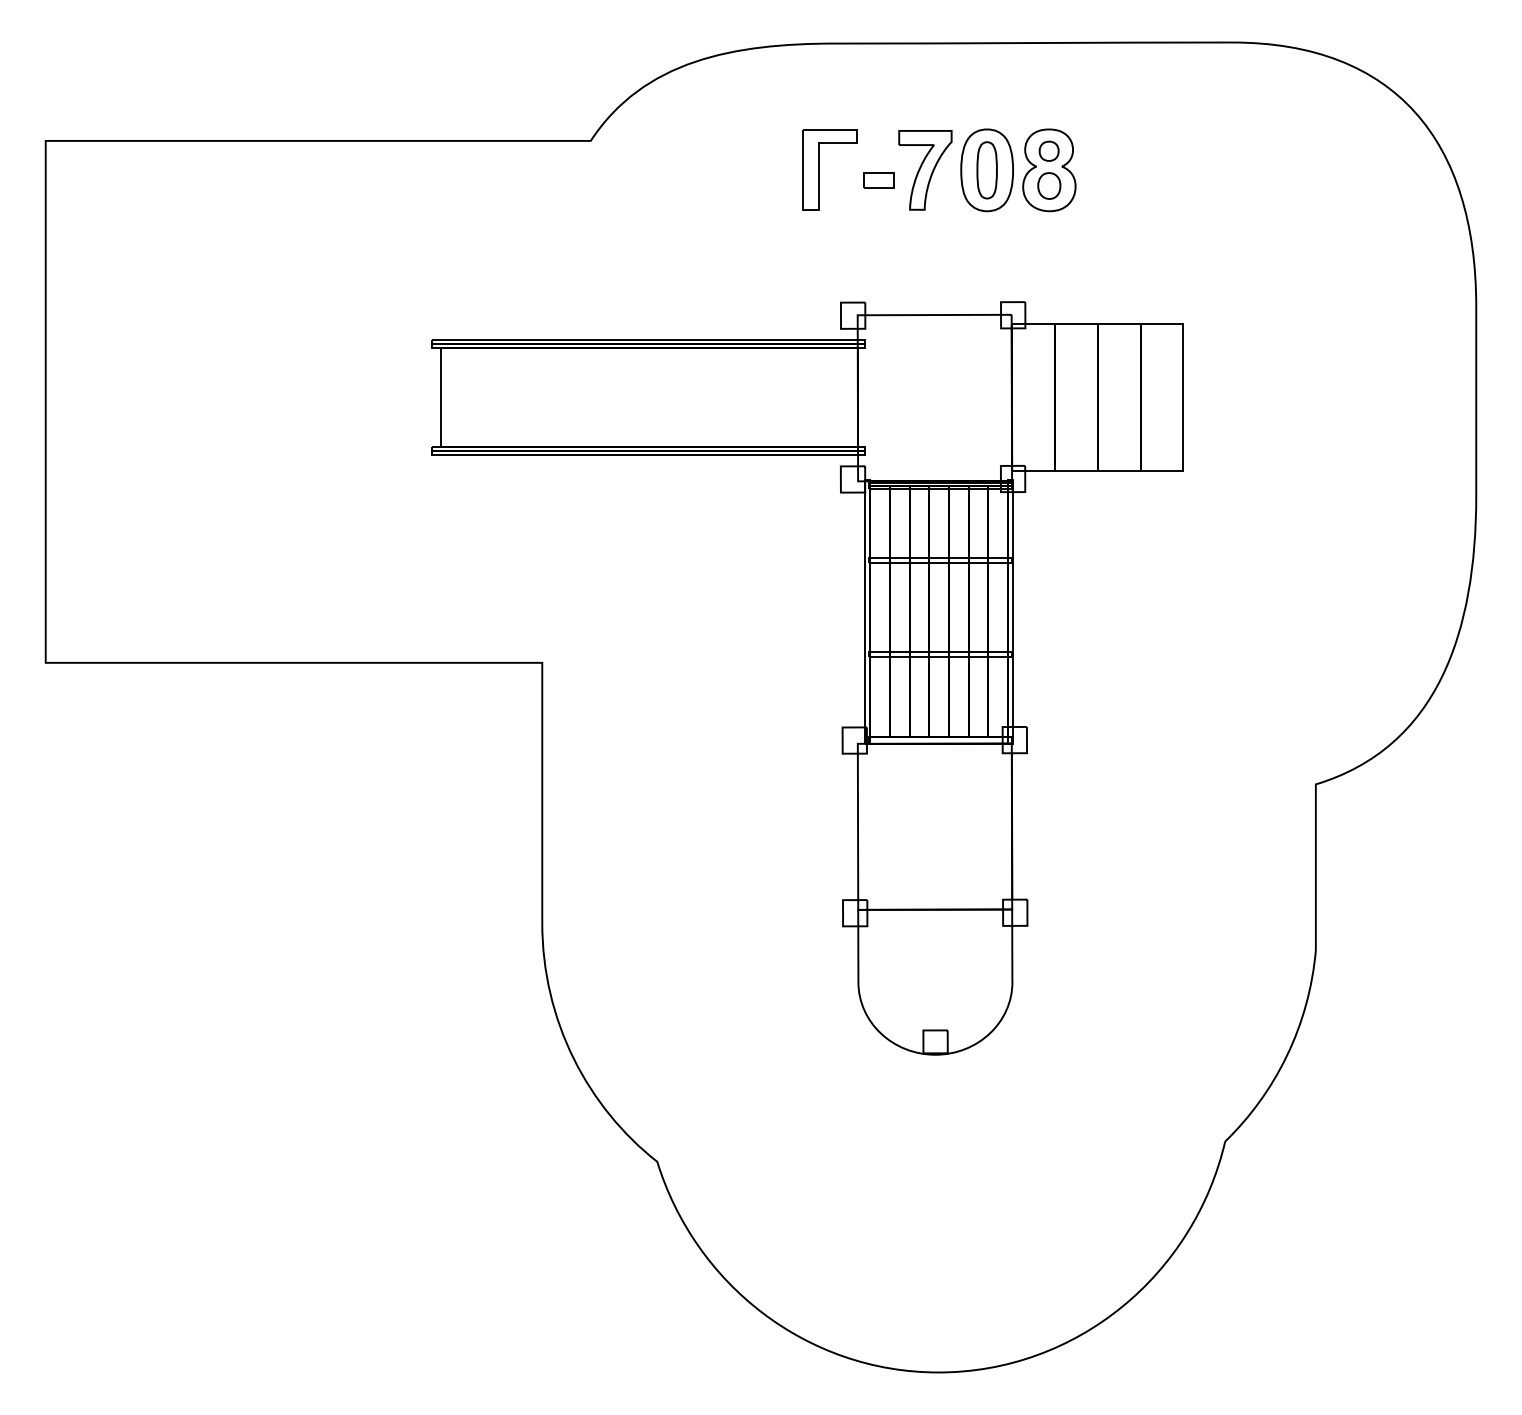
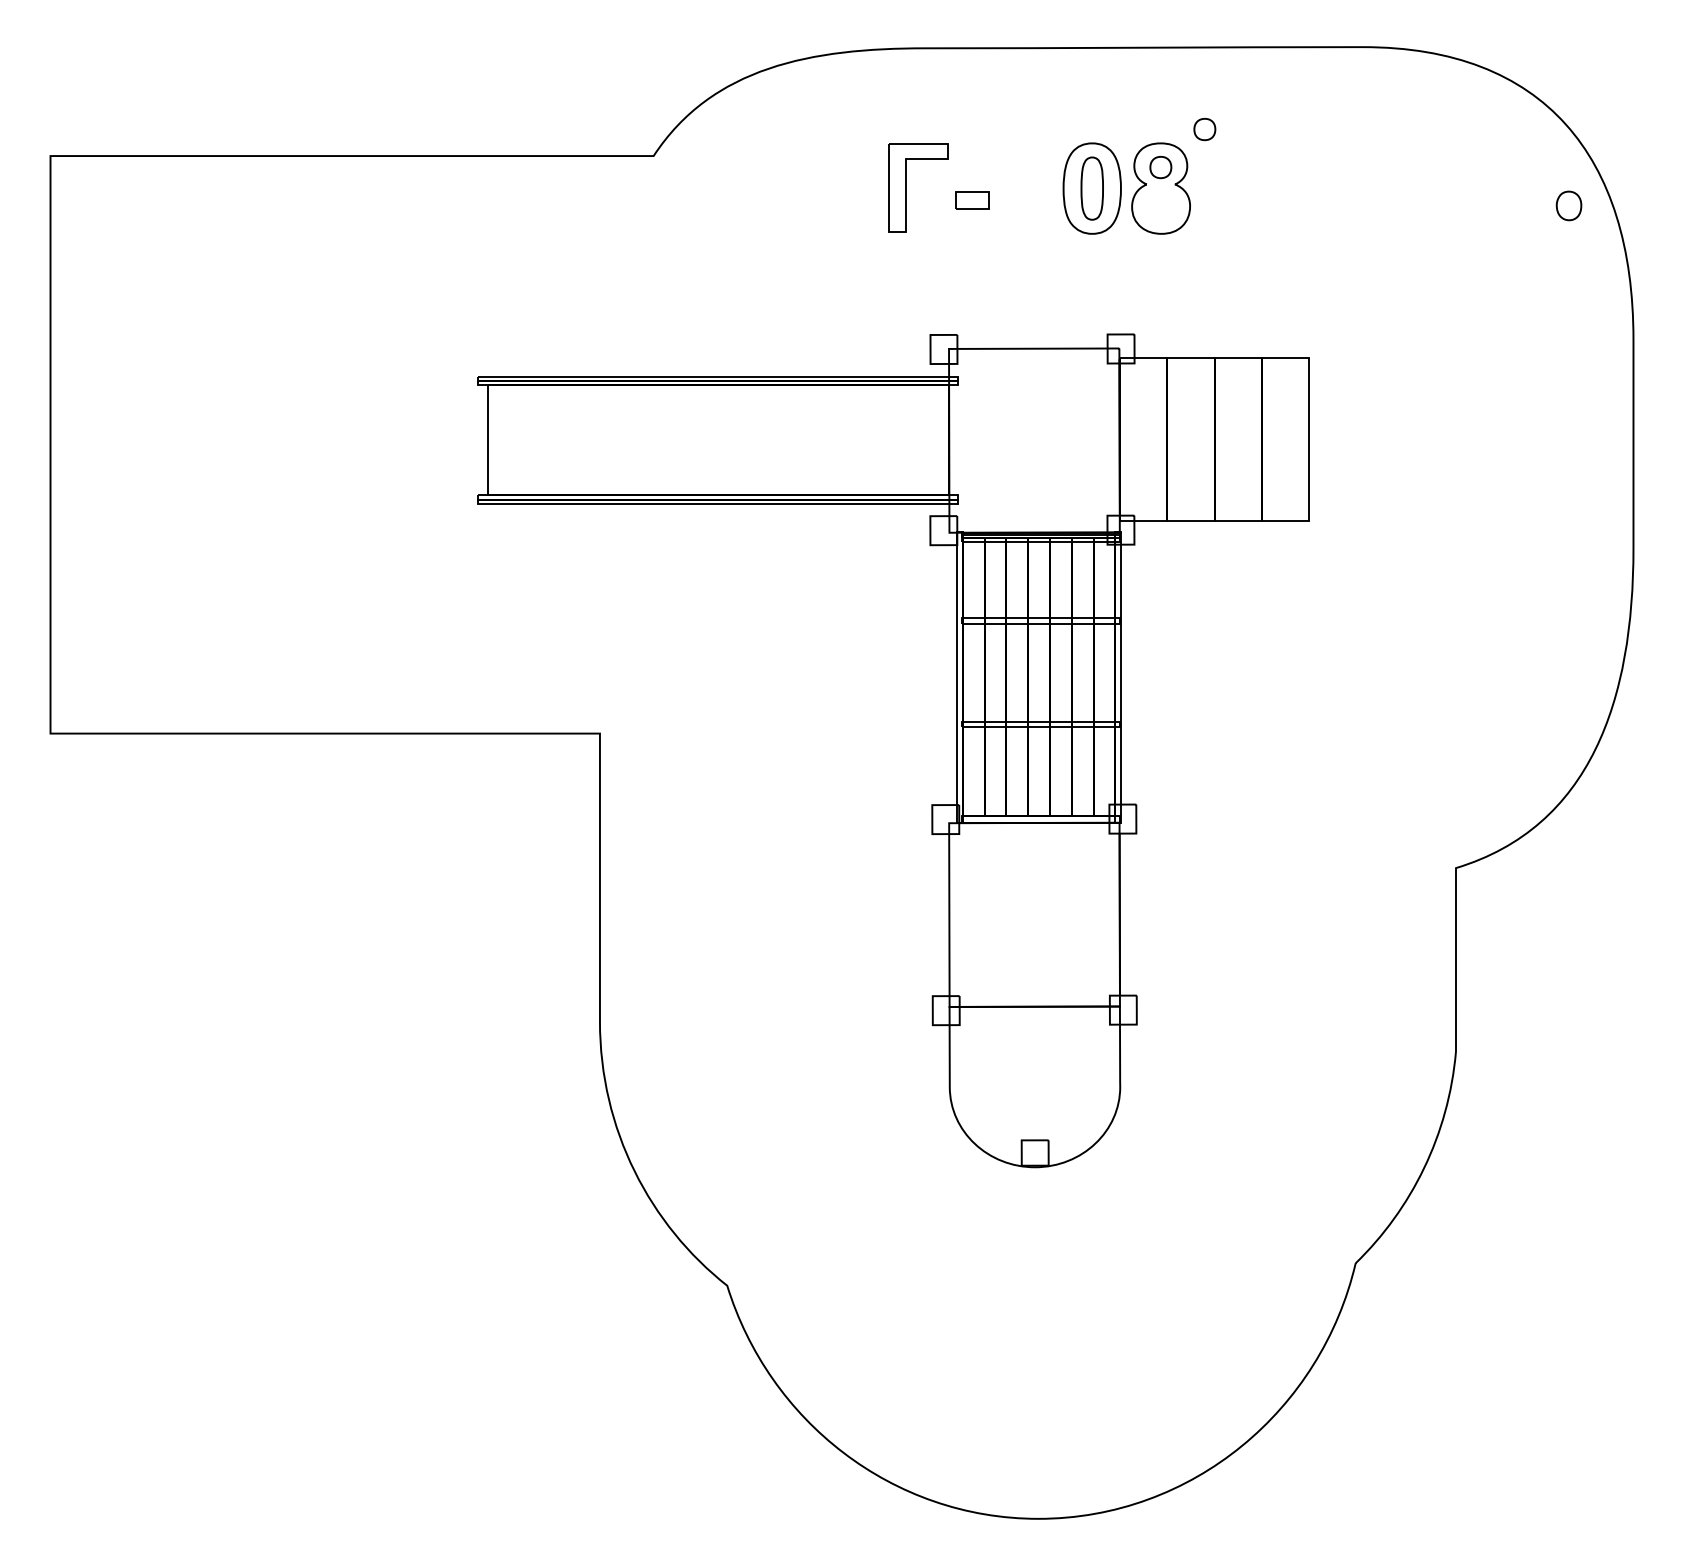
part: (1088, 116) -> (1204, 129), added
part: (925, 170) -> (1023, 188), removed
part: (1048, 185) -> (1568, 205), moved

